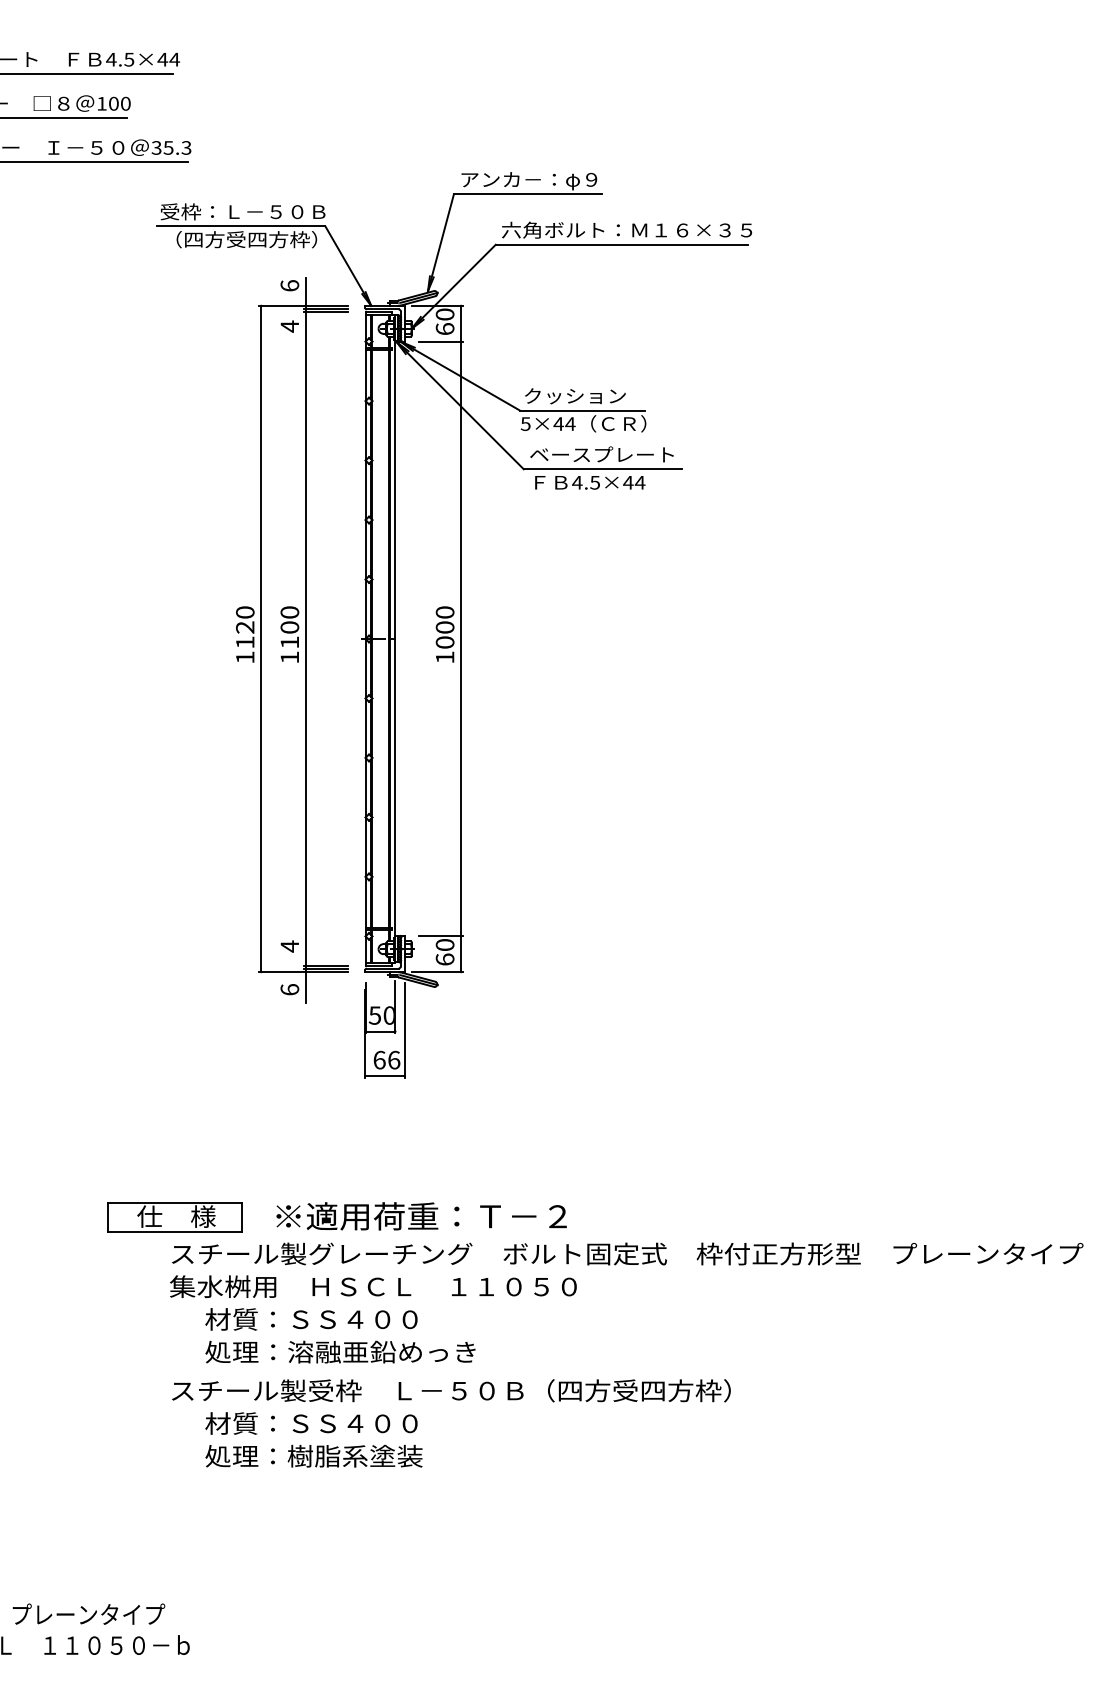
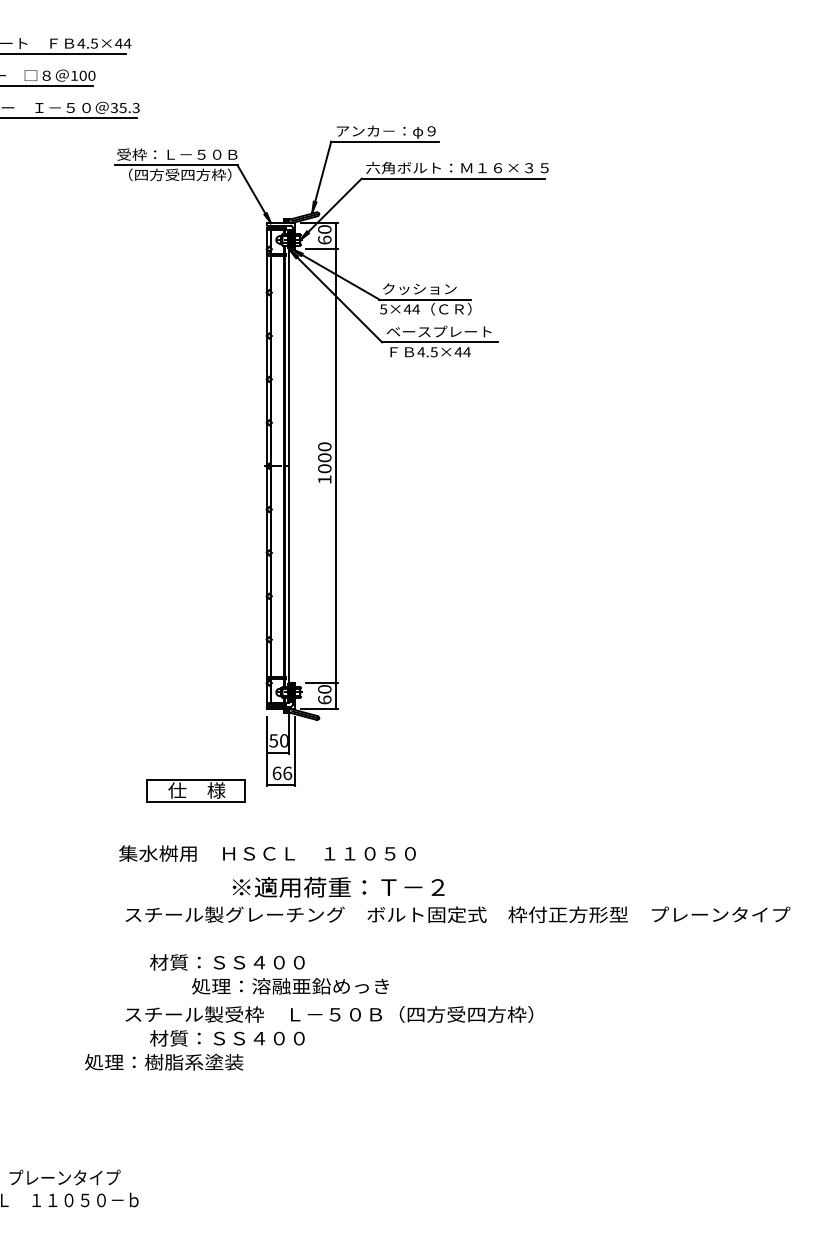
part: (292, 640) -> (213, 467), removed
part: (174, 1216) -> (195, 790), moved
text: (421, 1216) -> (338, 887), moved
text: (373, 1286) -> (267, 853), moved
text: (340, 1352) -> (290, 986), moved
text: (314, 1456) -> (164, 1062), moved

